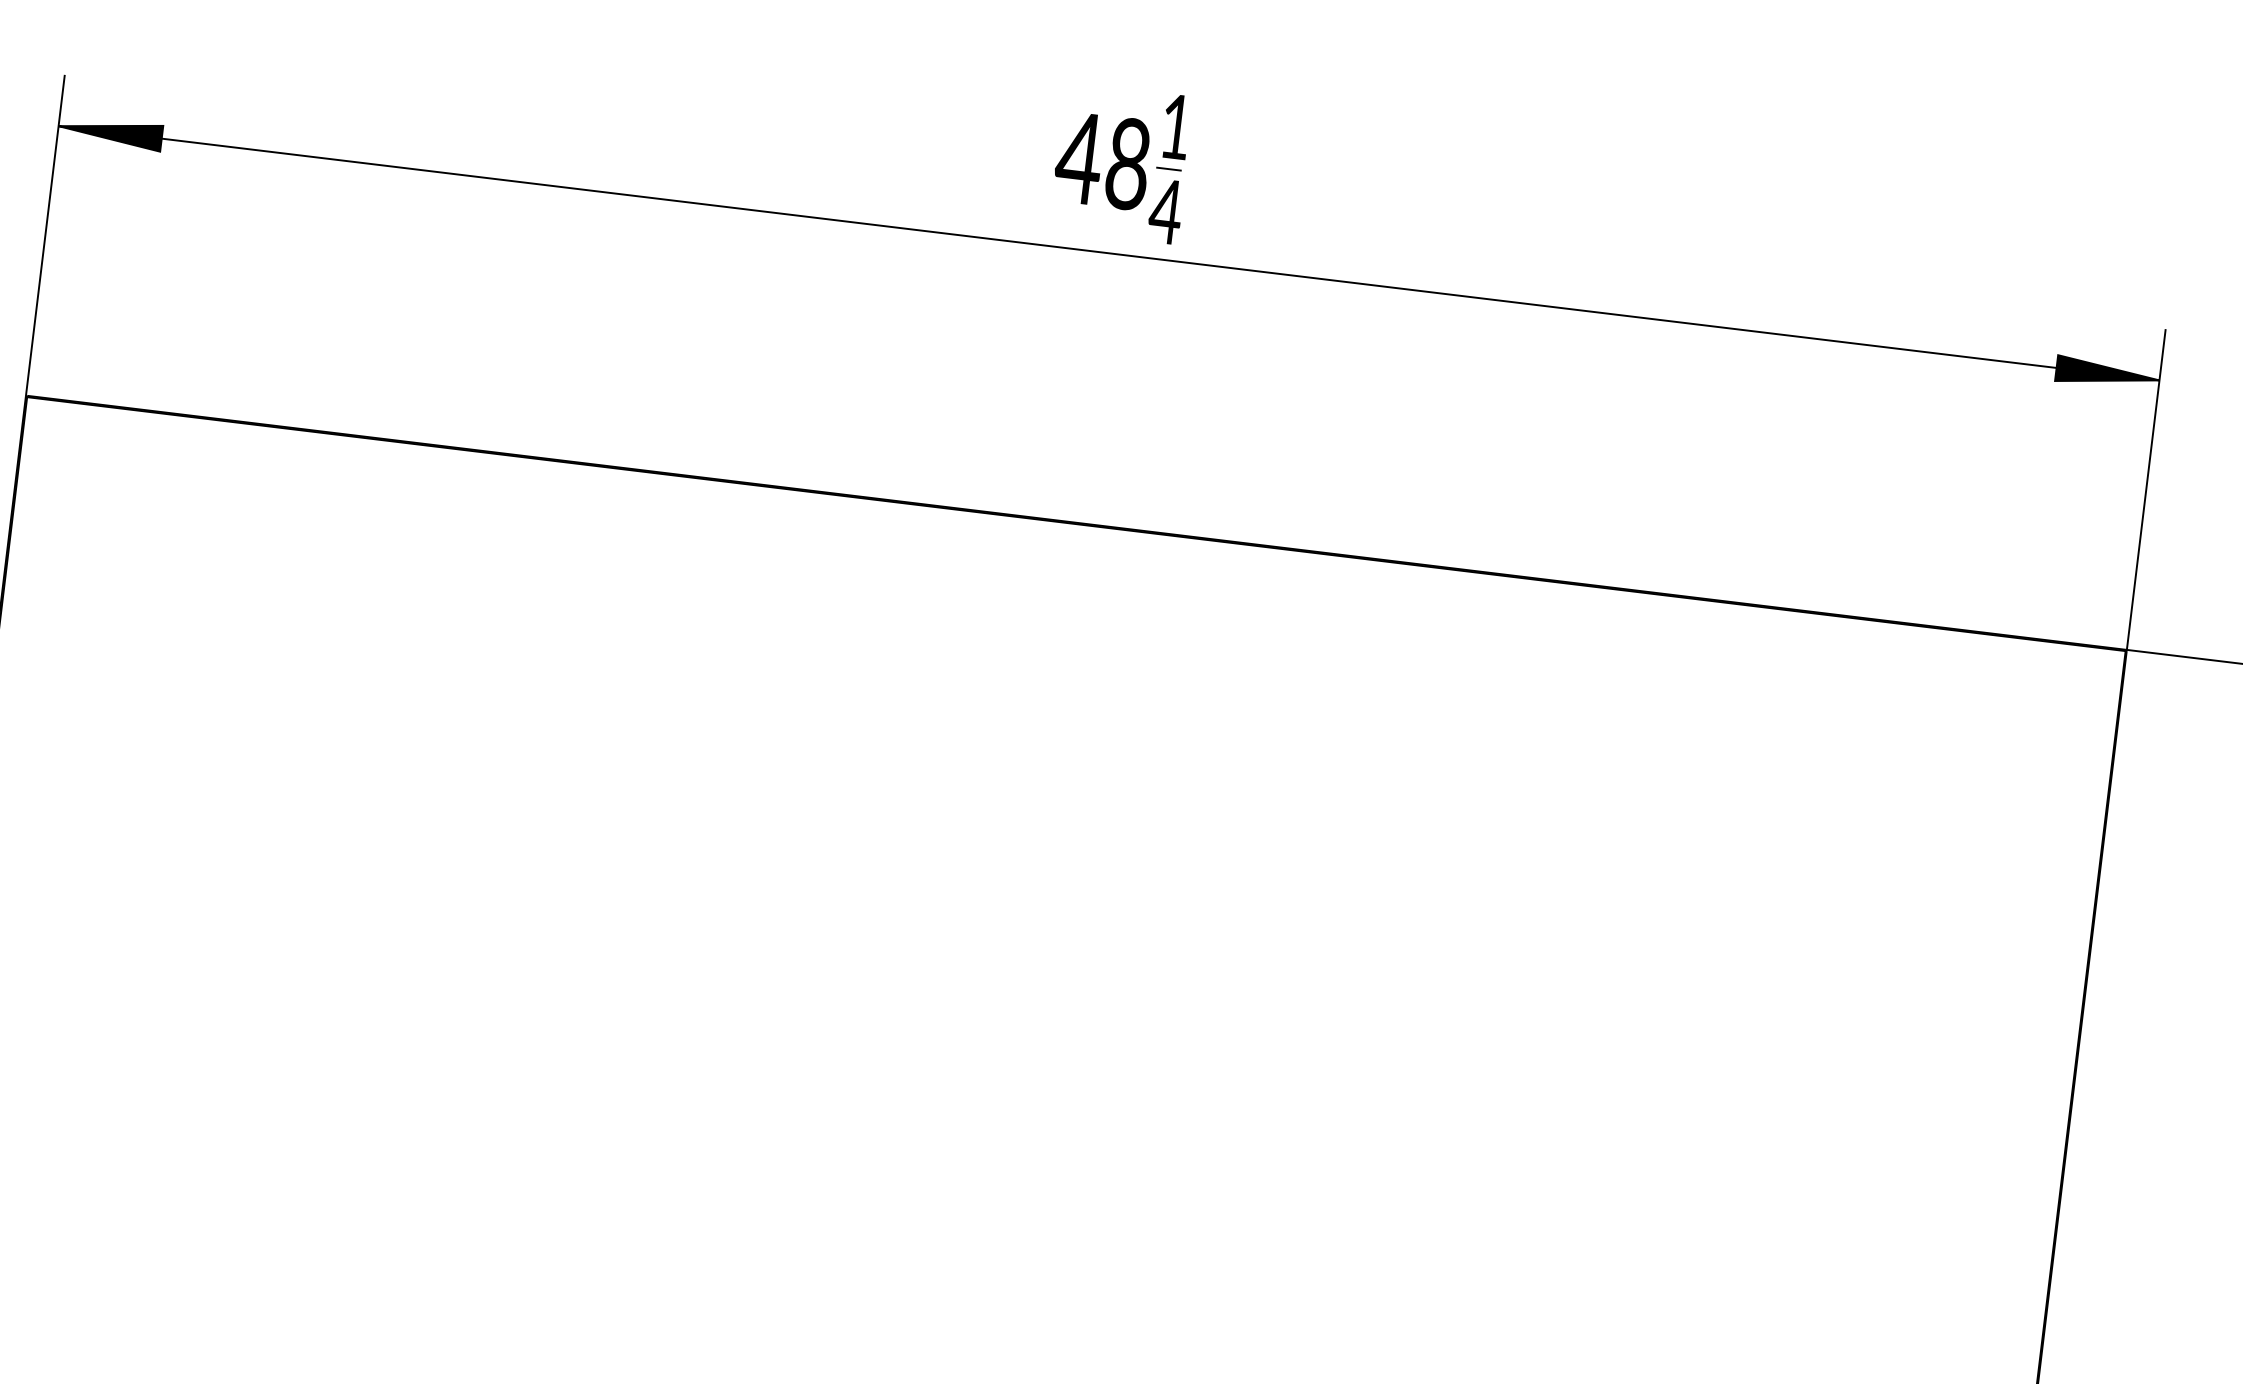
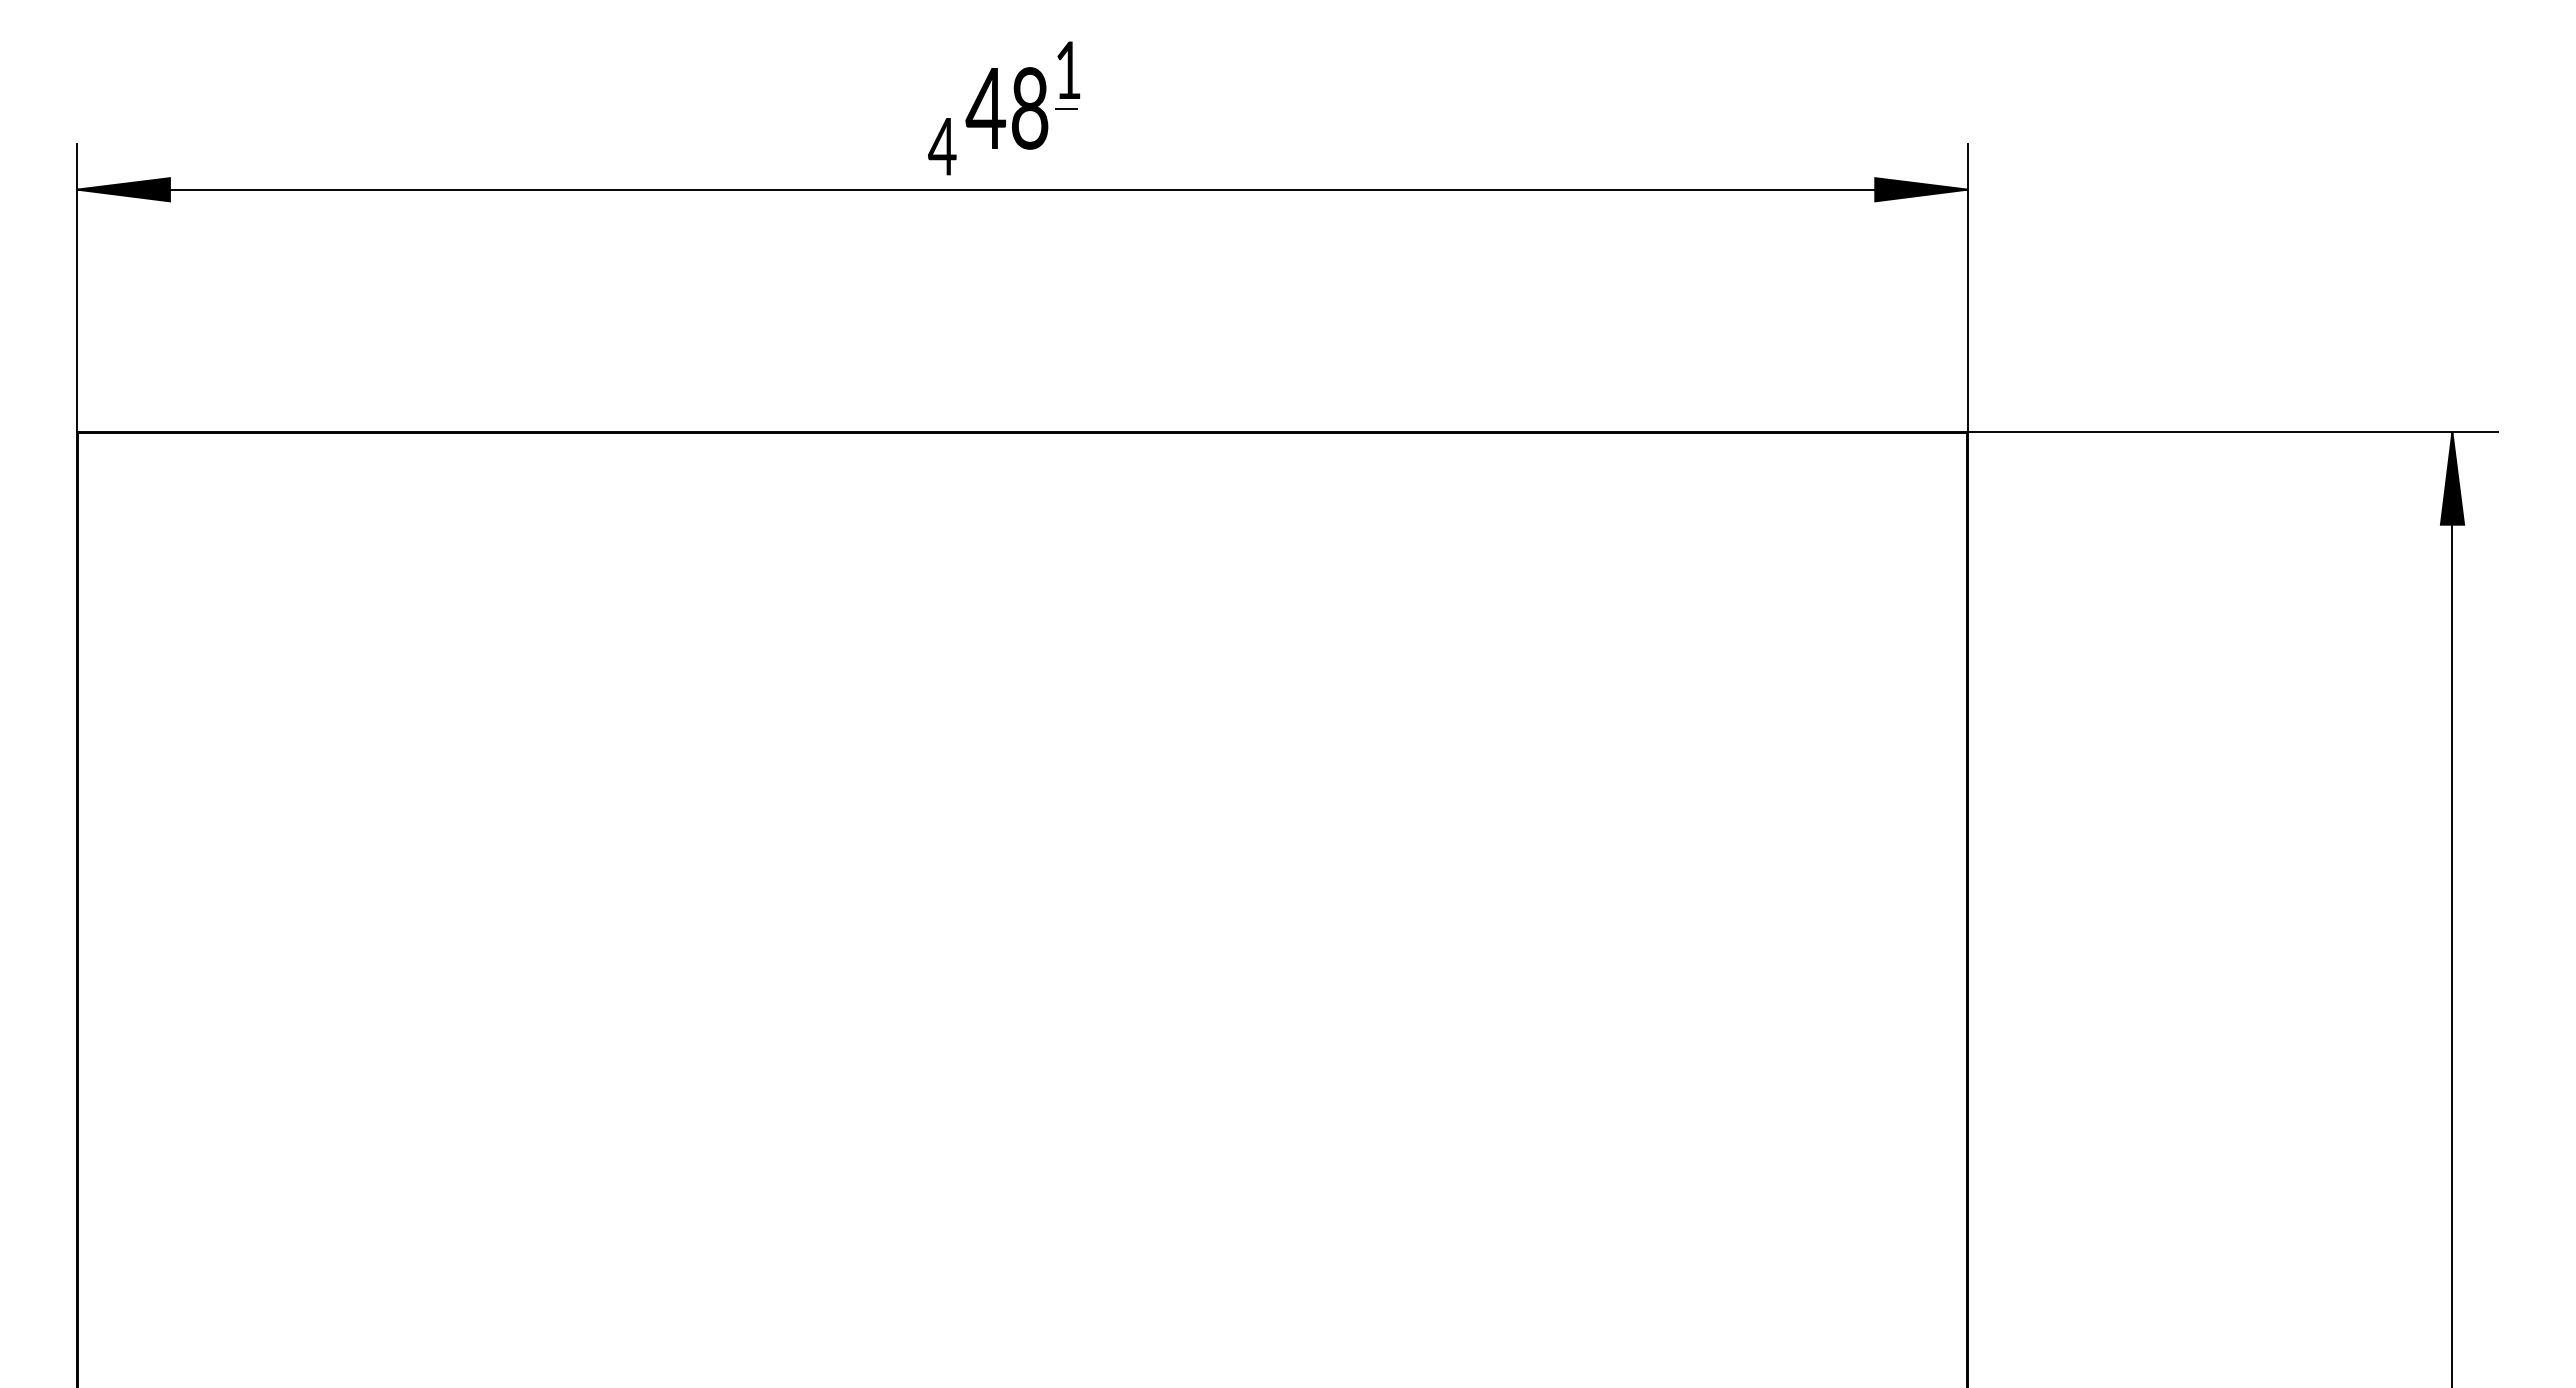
text: (1165, 211) -> (942, 146), moved

